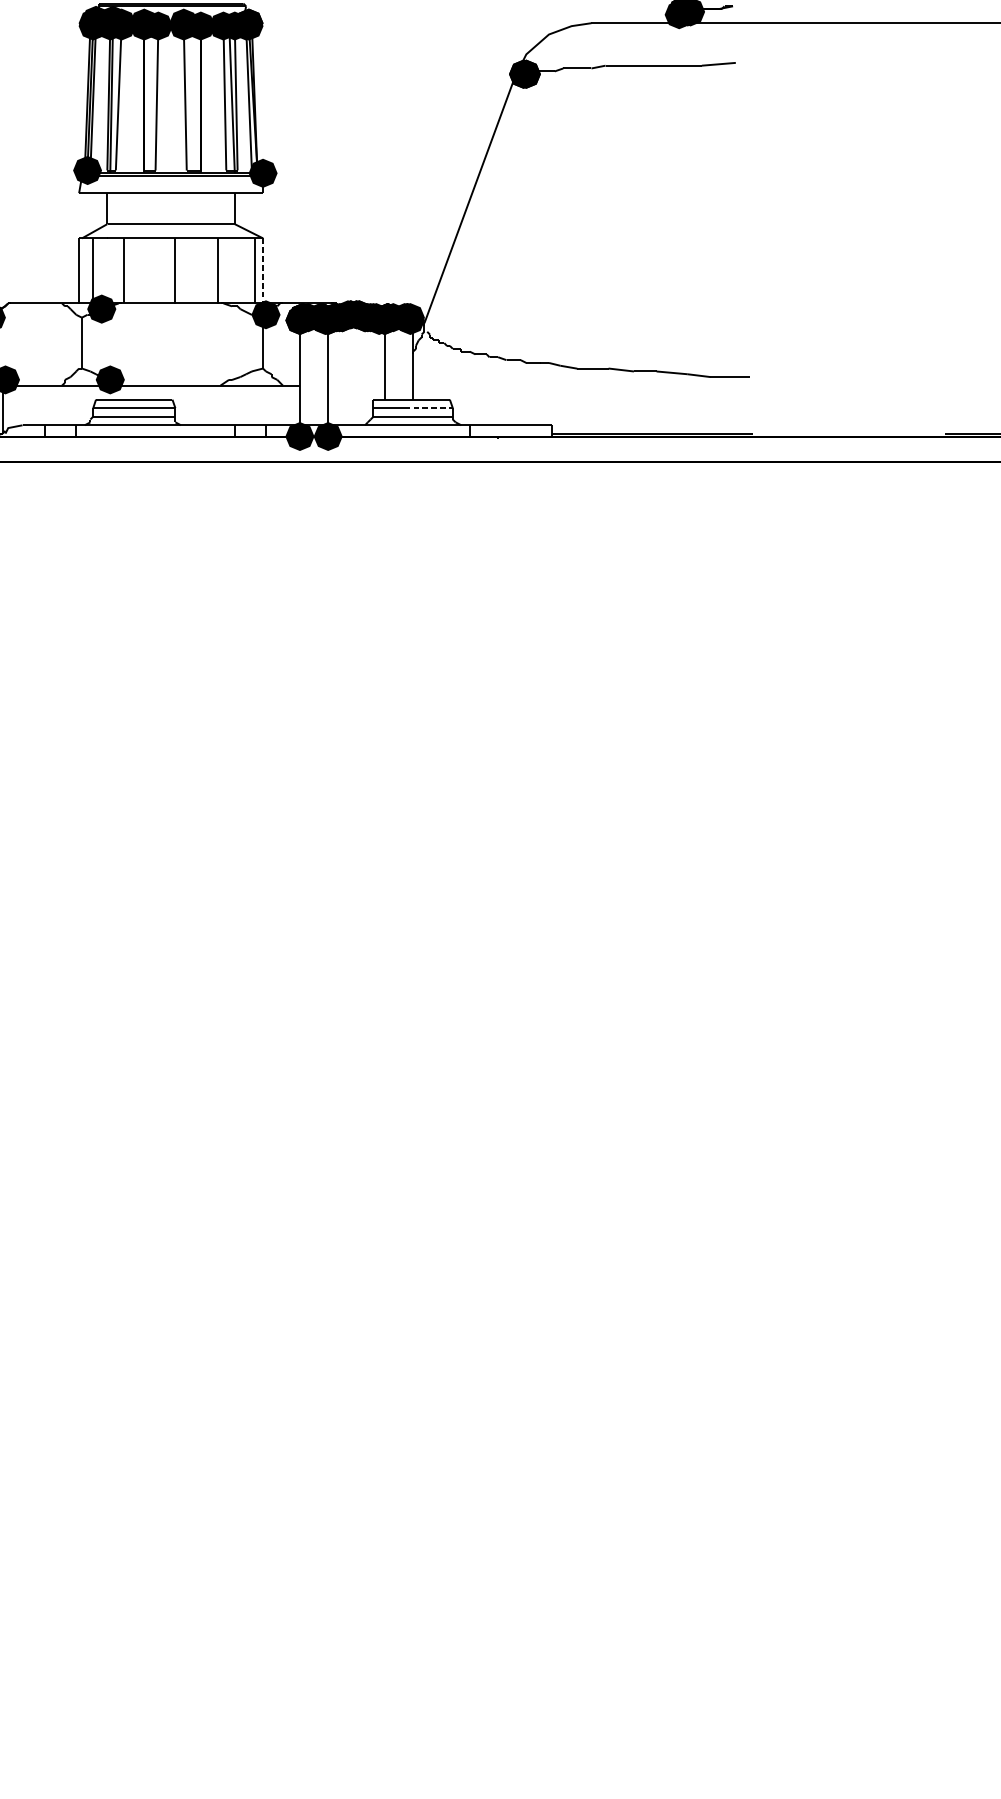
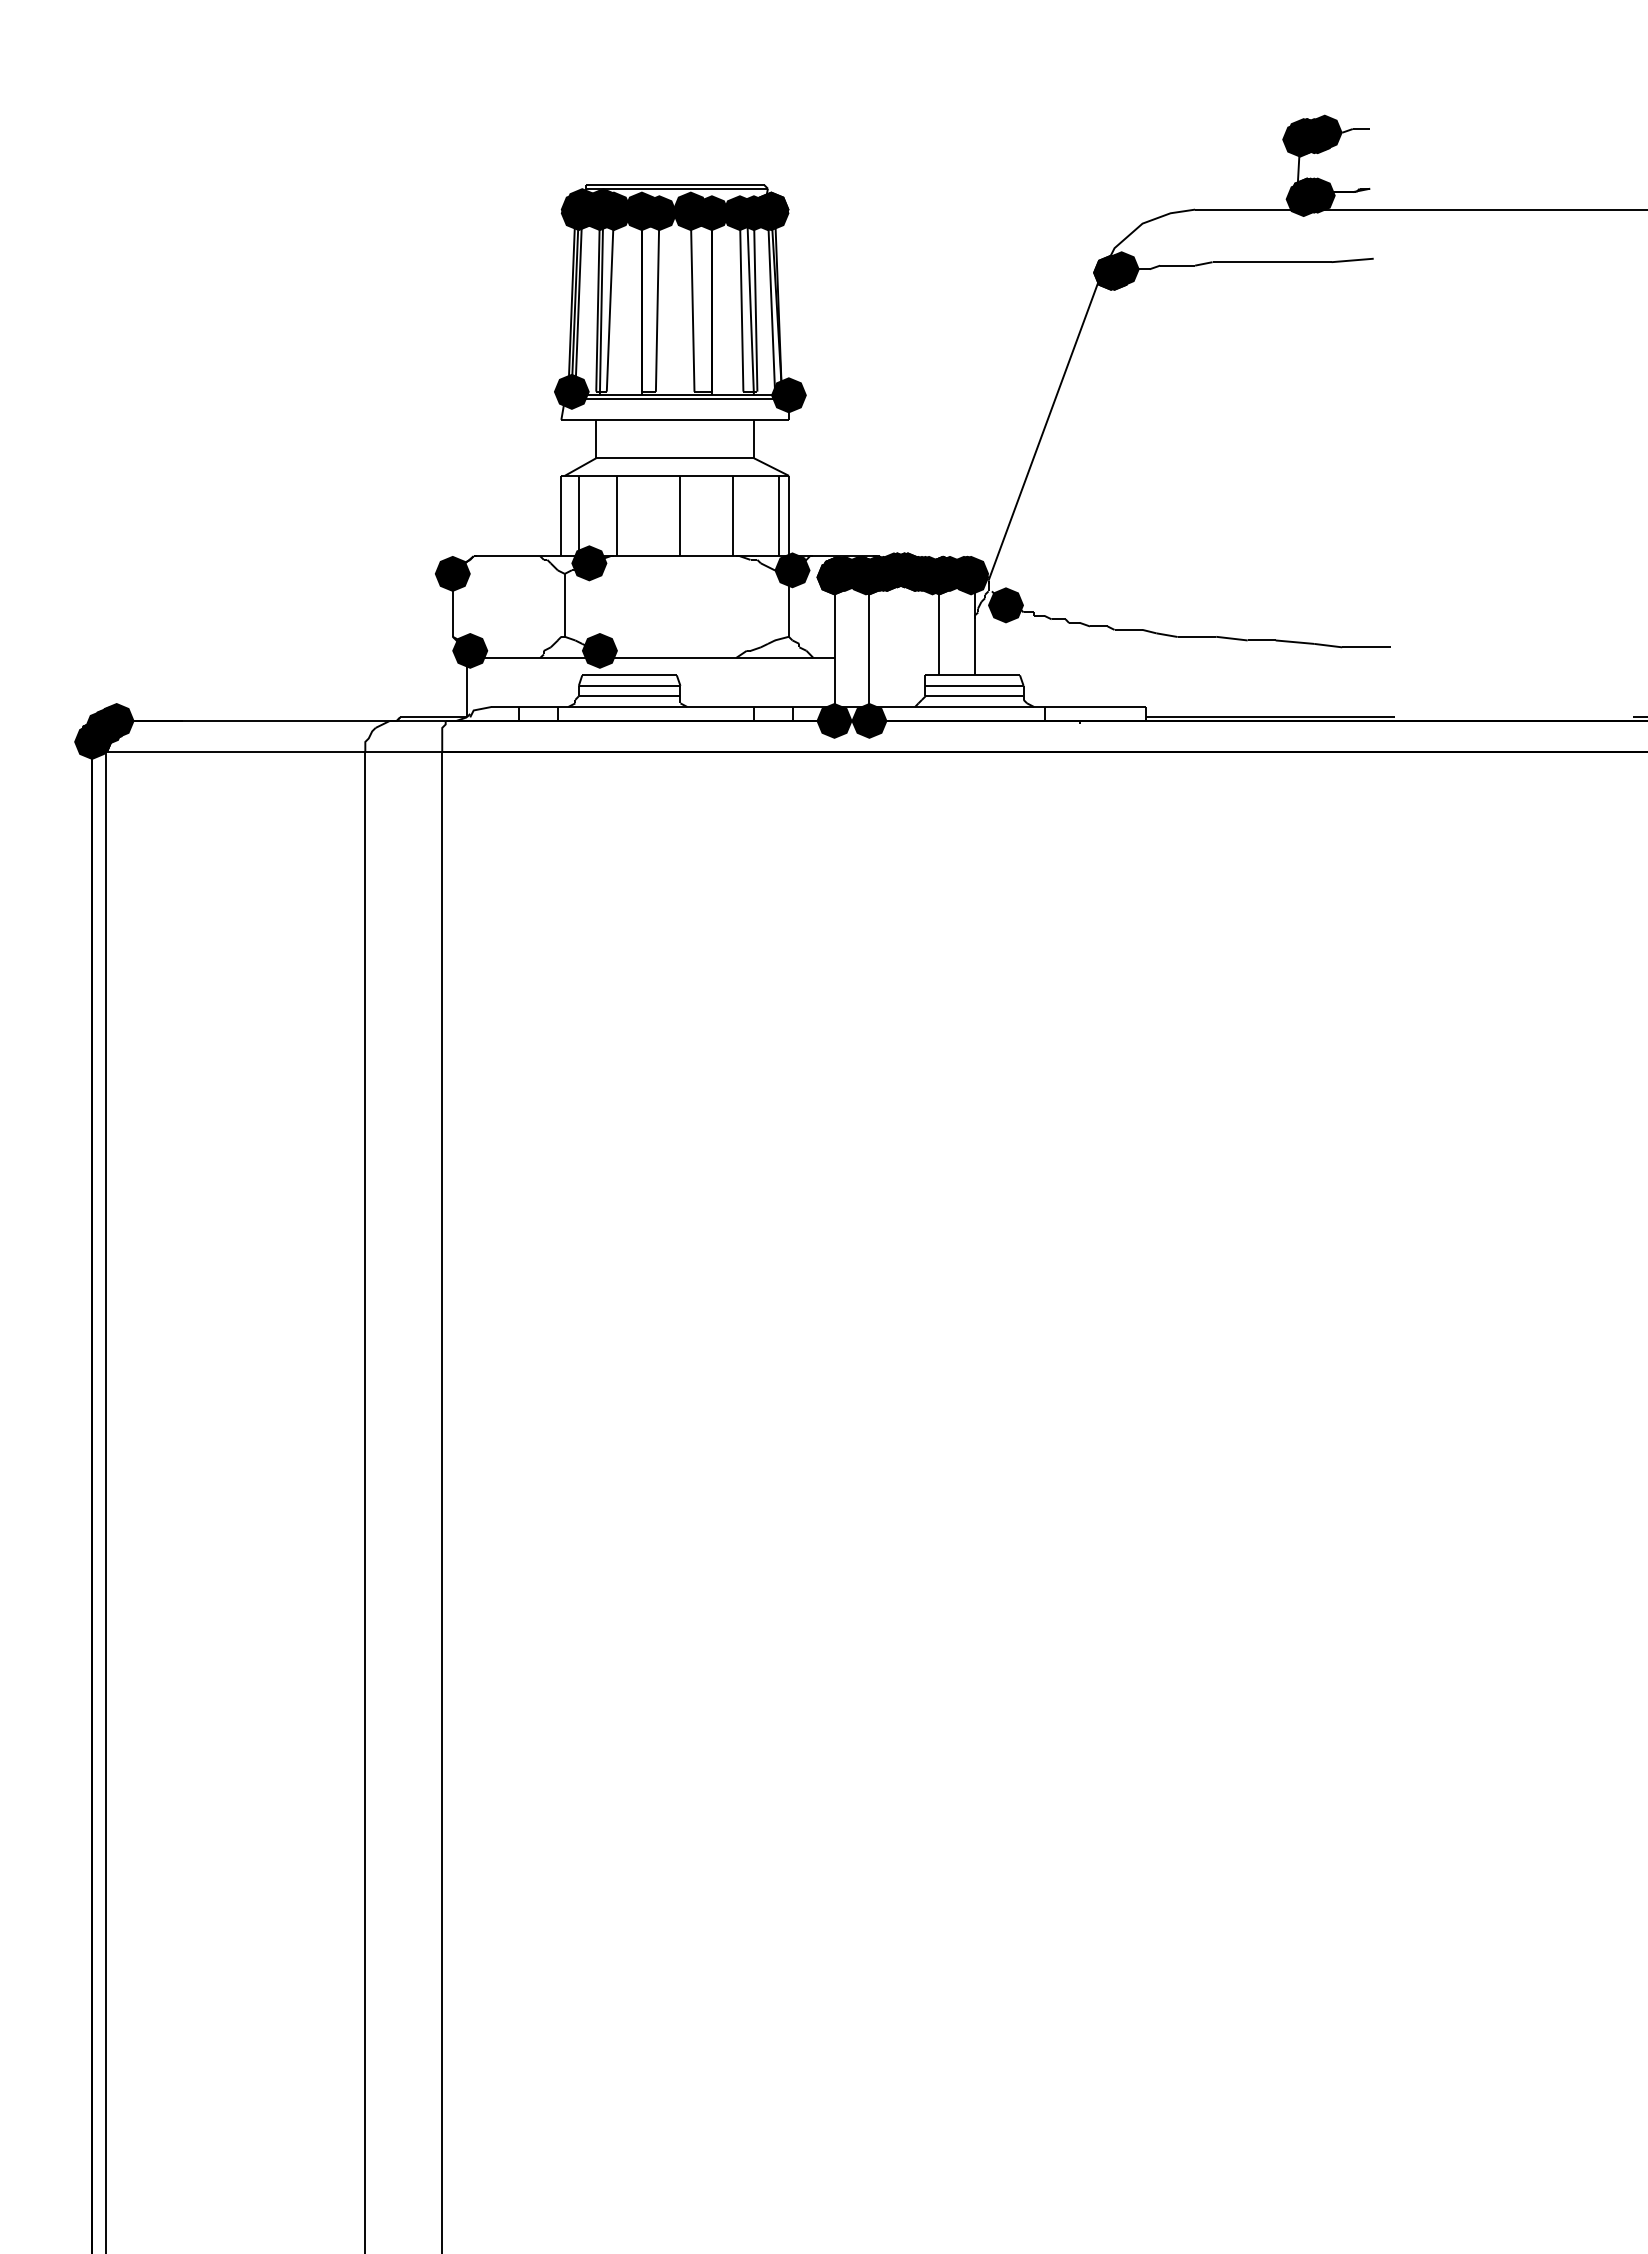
fill: (531, 71) -> (1121, 269), added
line: (262, 271) -> (788, 516), dashed -> solid
fill: (438, 343) -> (1005, 605), added
line: (428, 407) -> (993, 685), dashed -> solid

